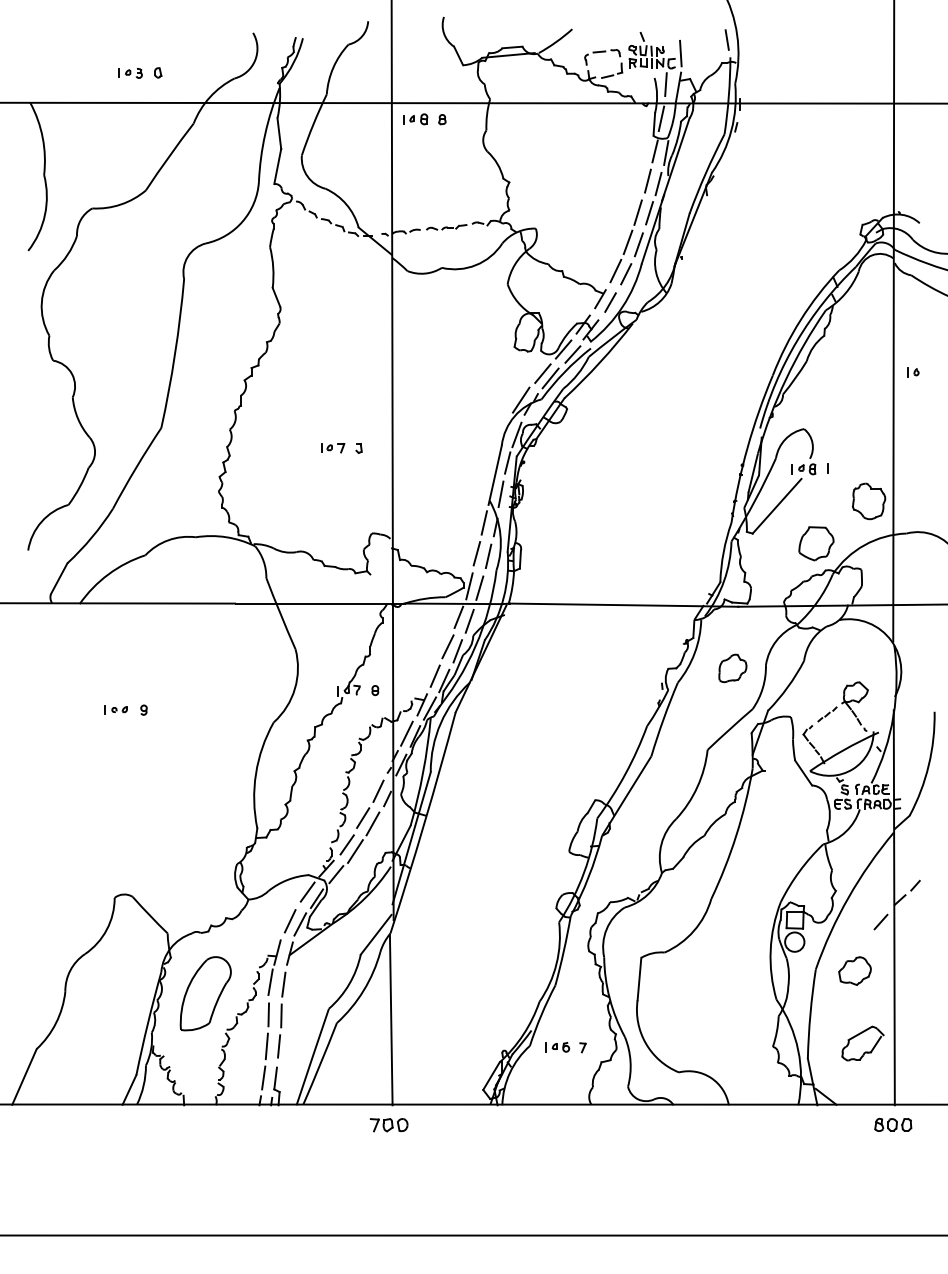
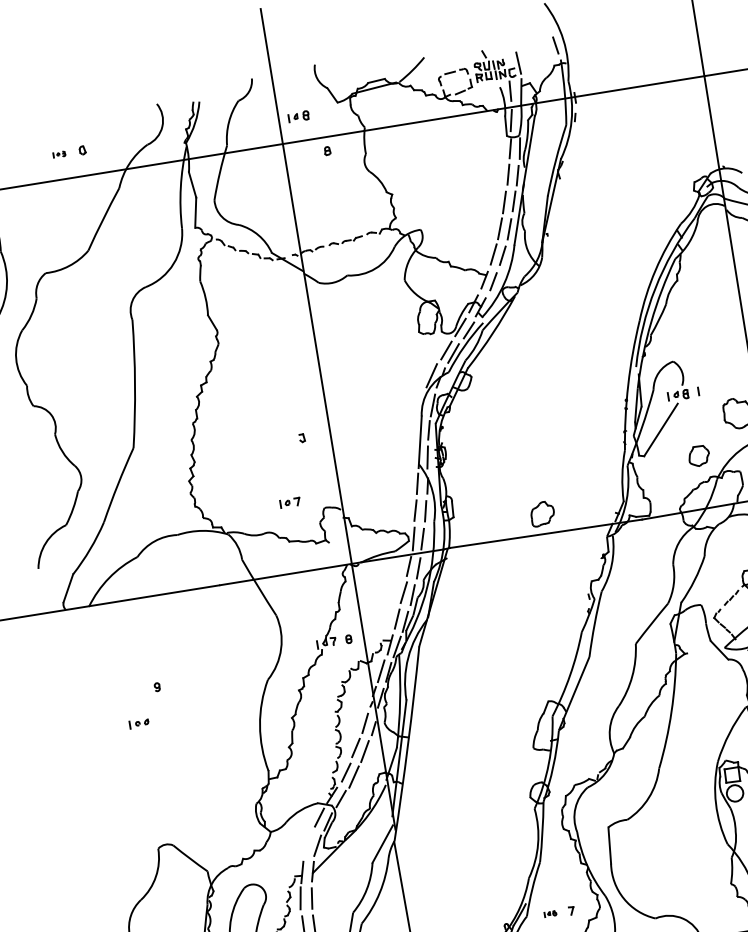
part: (130, 73) -> (59, 154), size x0.6
part: (415, 119) -> (298, 116), moved
part: (333, 448) -> (290, 503), moved
part: (816, 543) -> (699, 455), size x0.7
part: (732, 668) -> (542, 514), moved
part: (115, 709) -> (138, 723), moved
line: (289, 921) -> (308, 844), removed
part: (557, 1047) -> (550, 914), size x0.6

